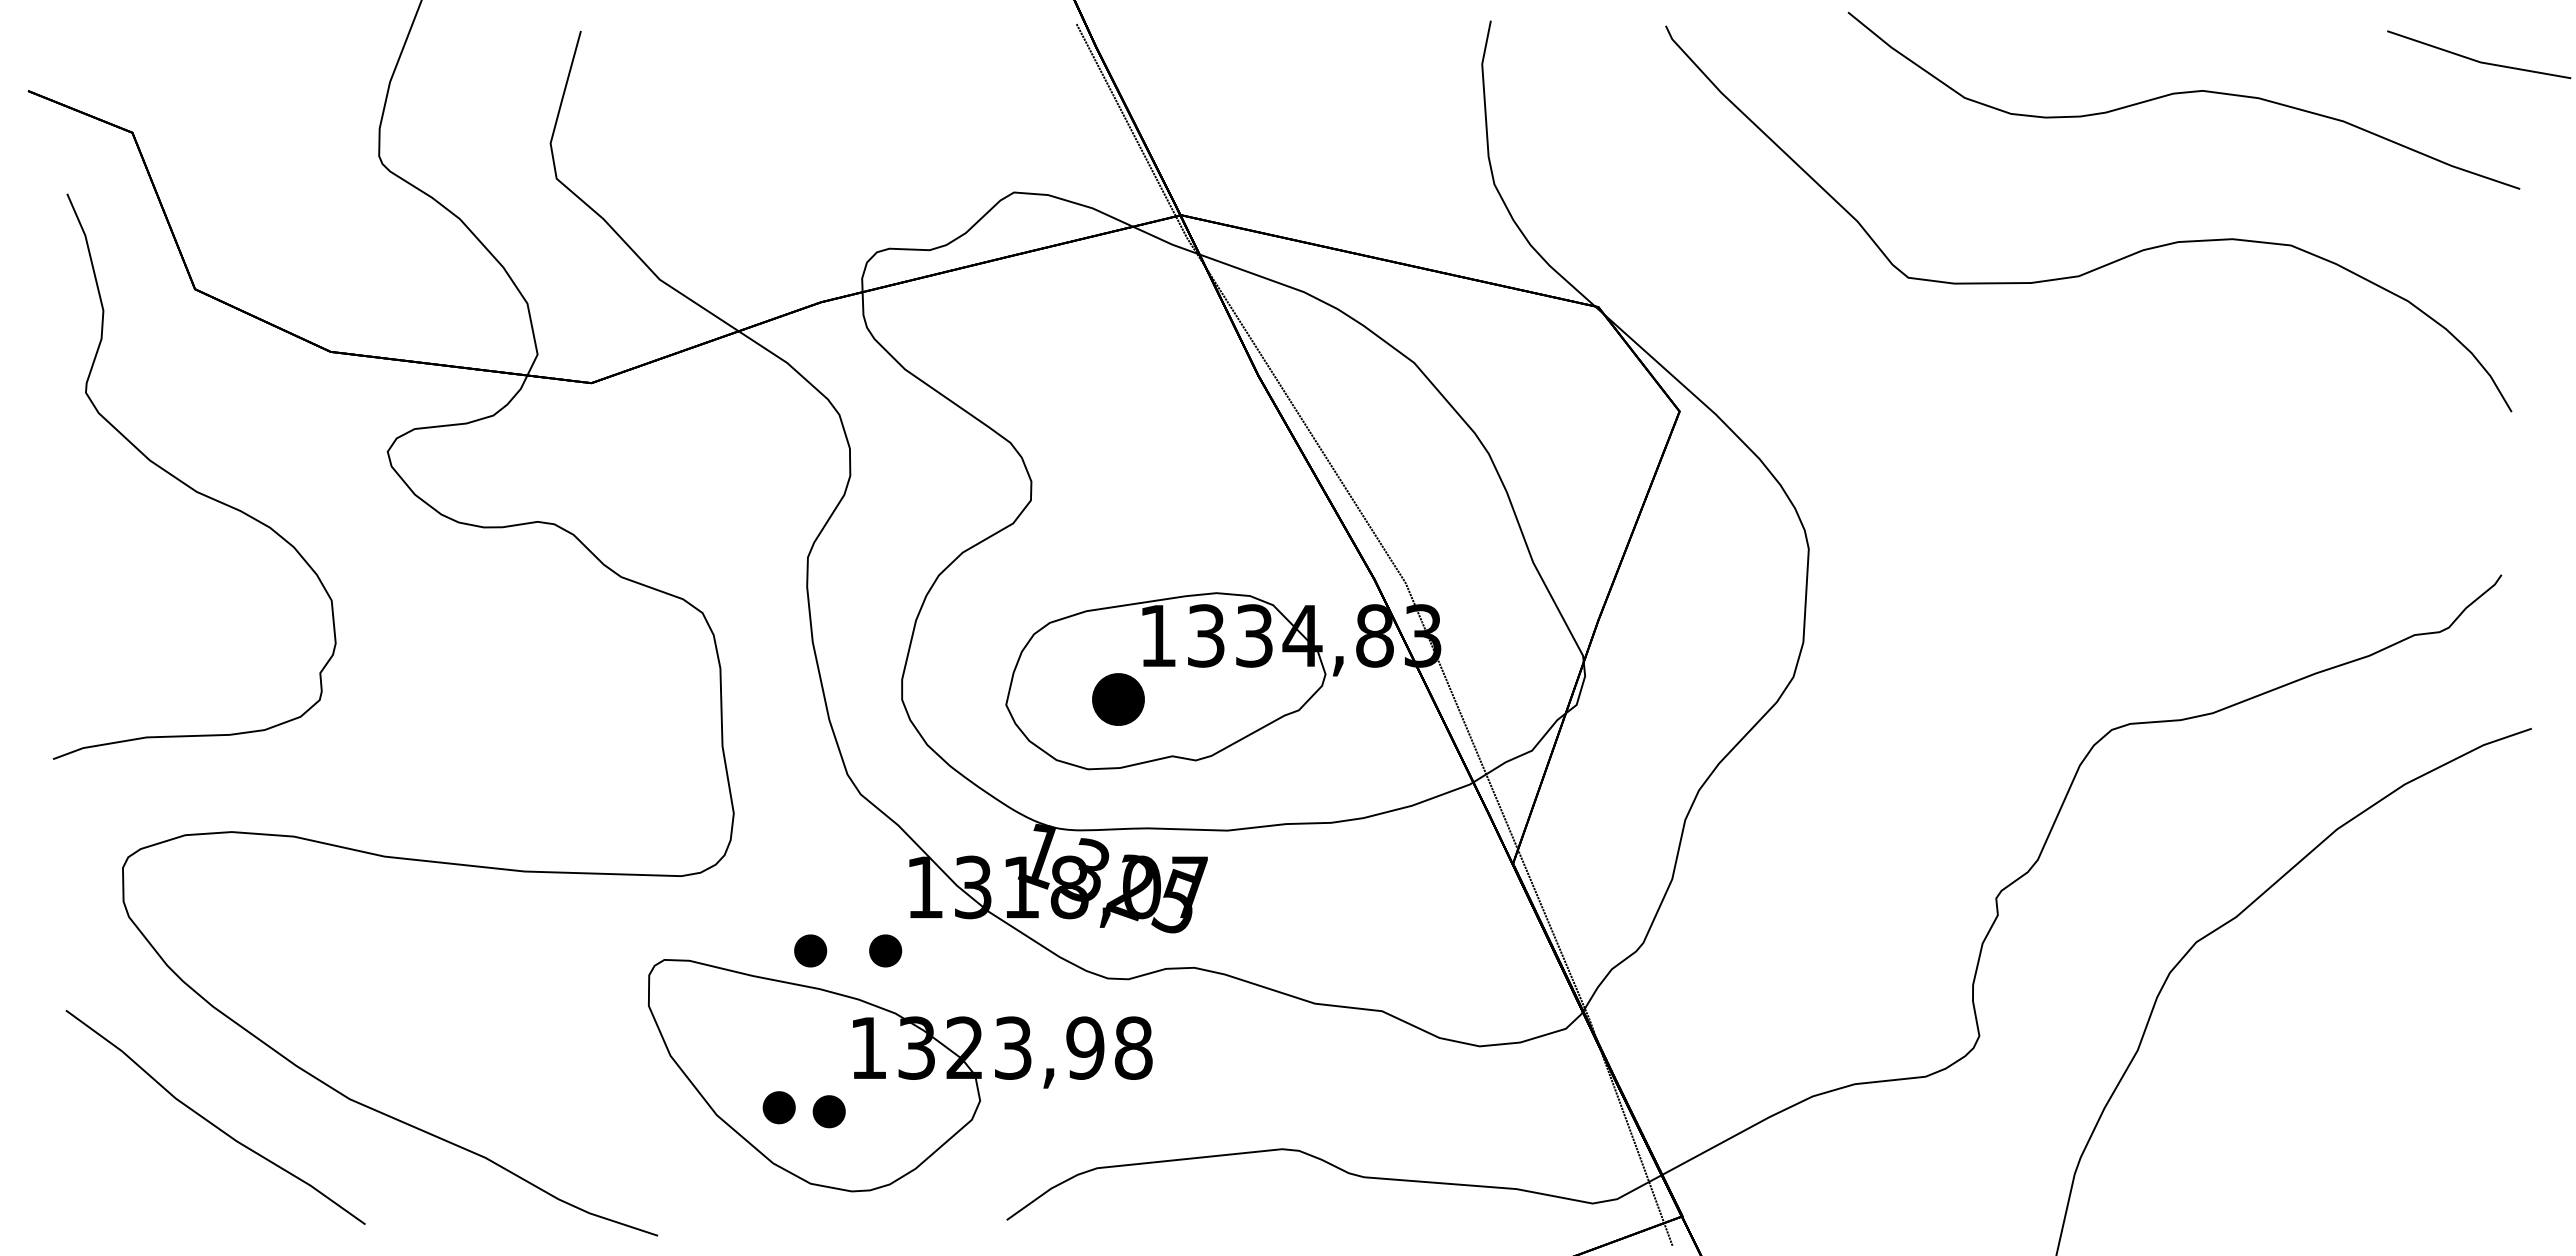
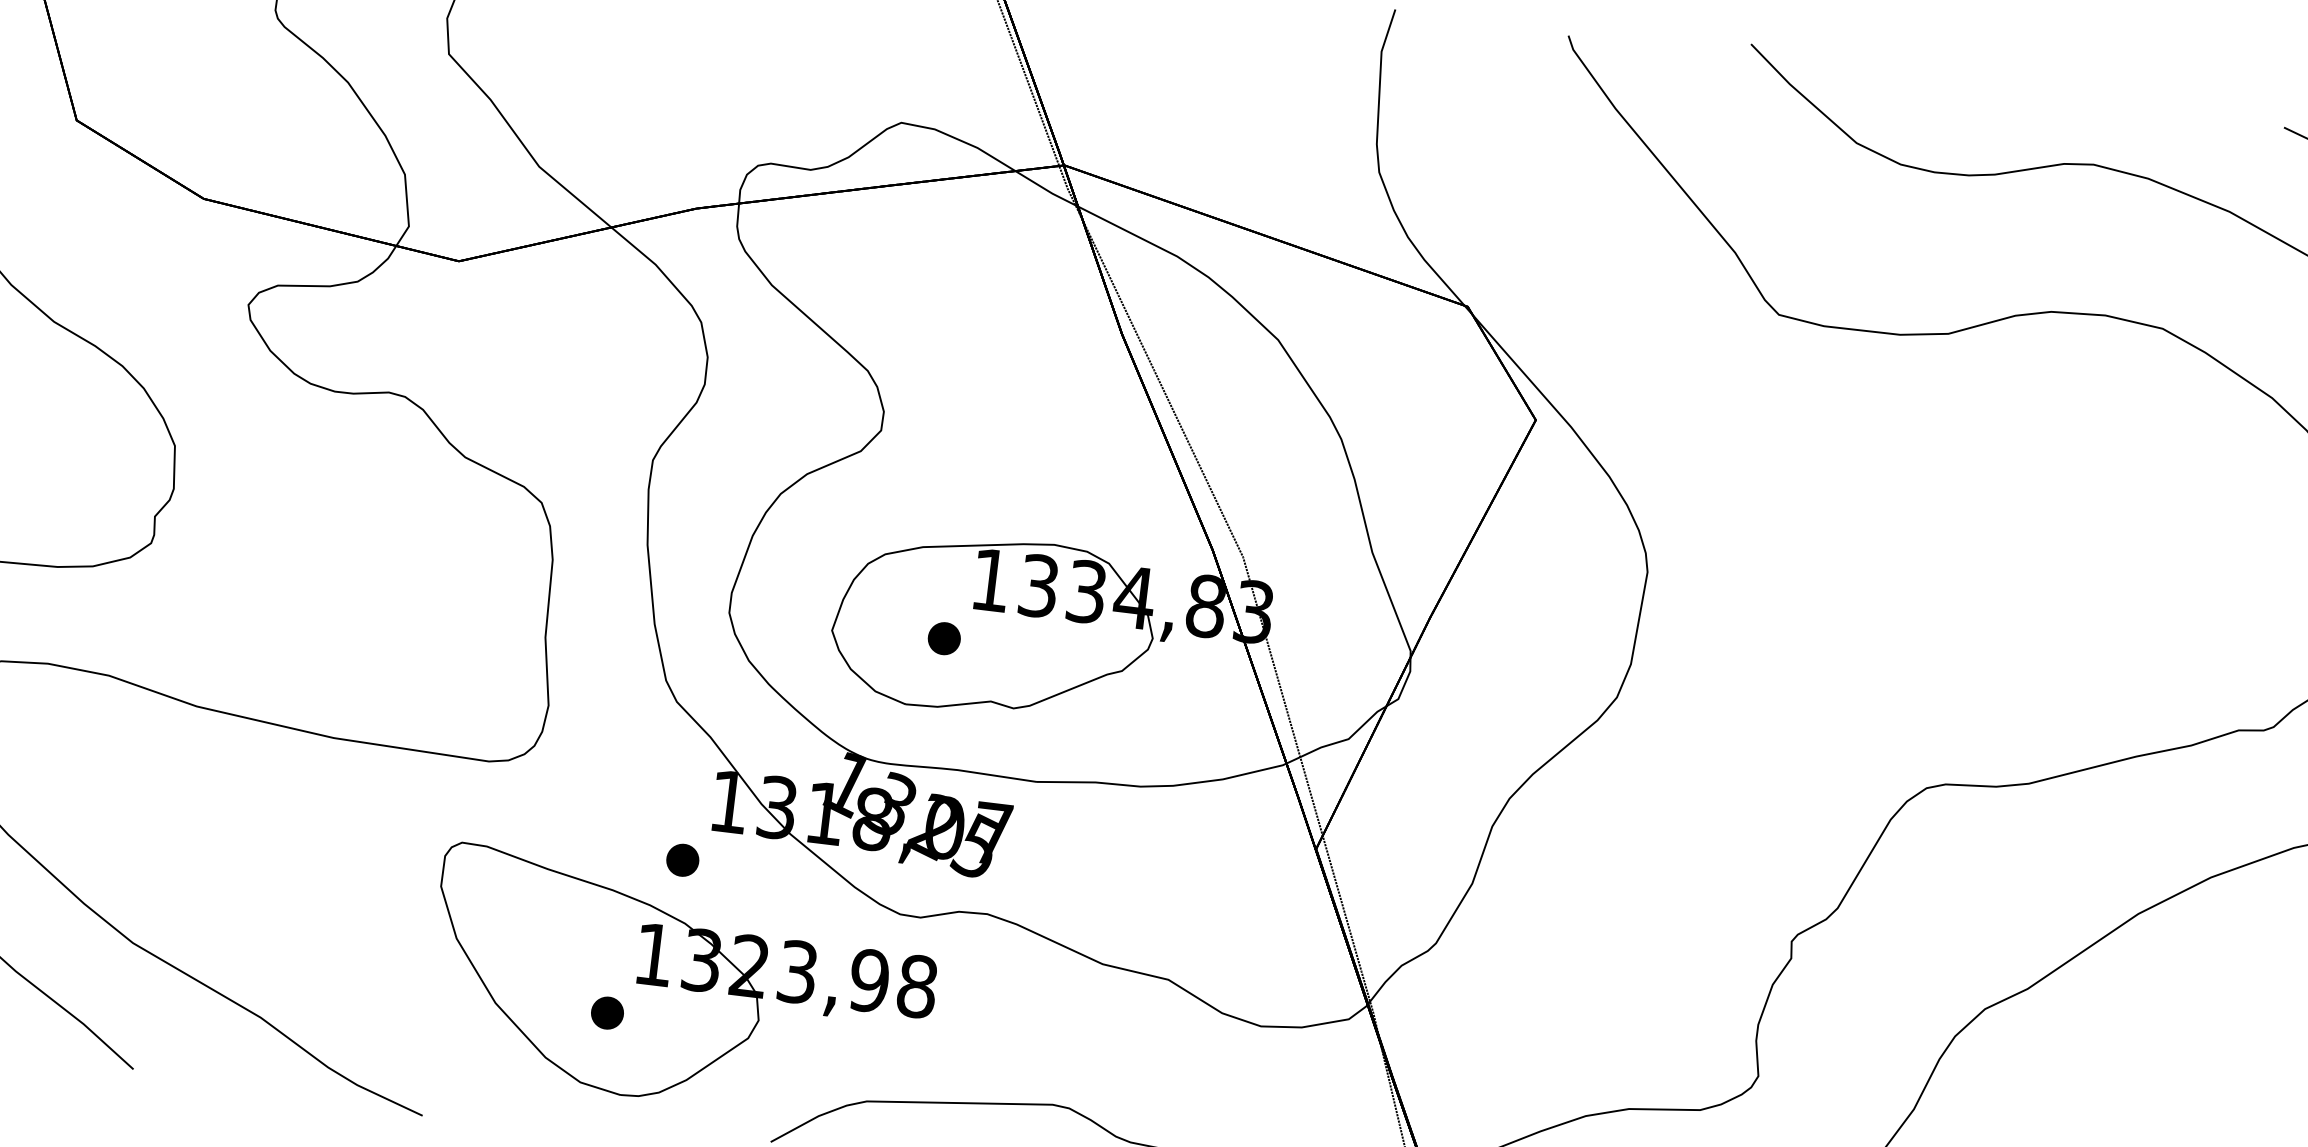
part: (1118, 699) -> (944, 638), size x0.62
part: (810, 950) -> (608, 850), removed
part: (778, 1107) -> (557, 1002), removed

